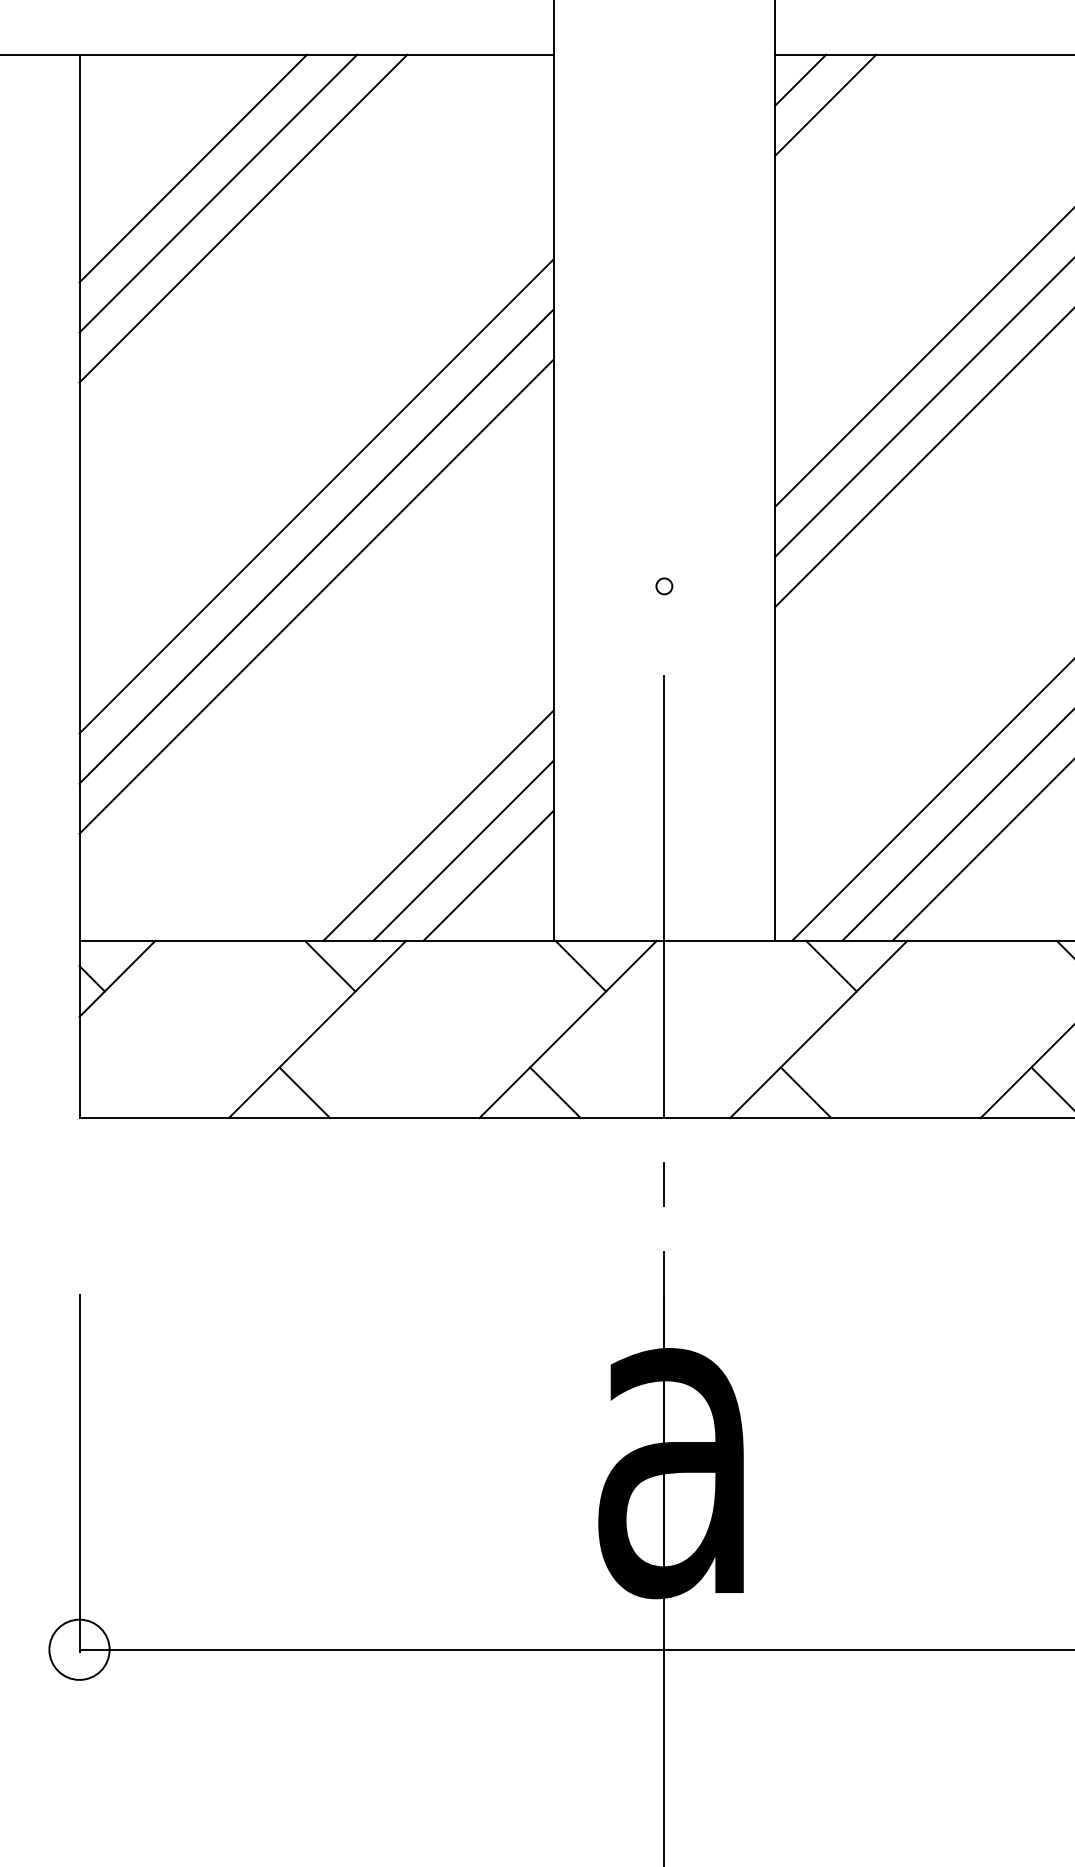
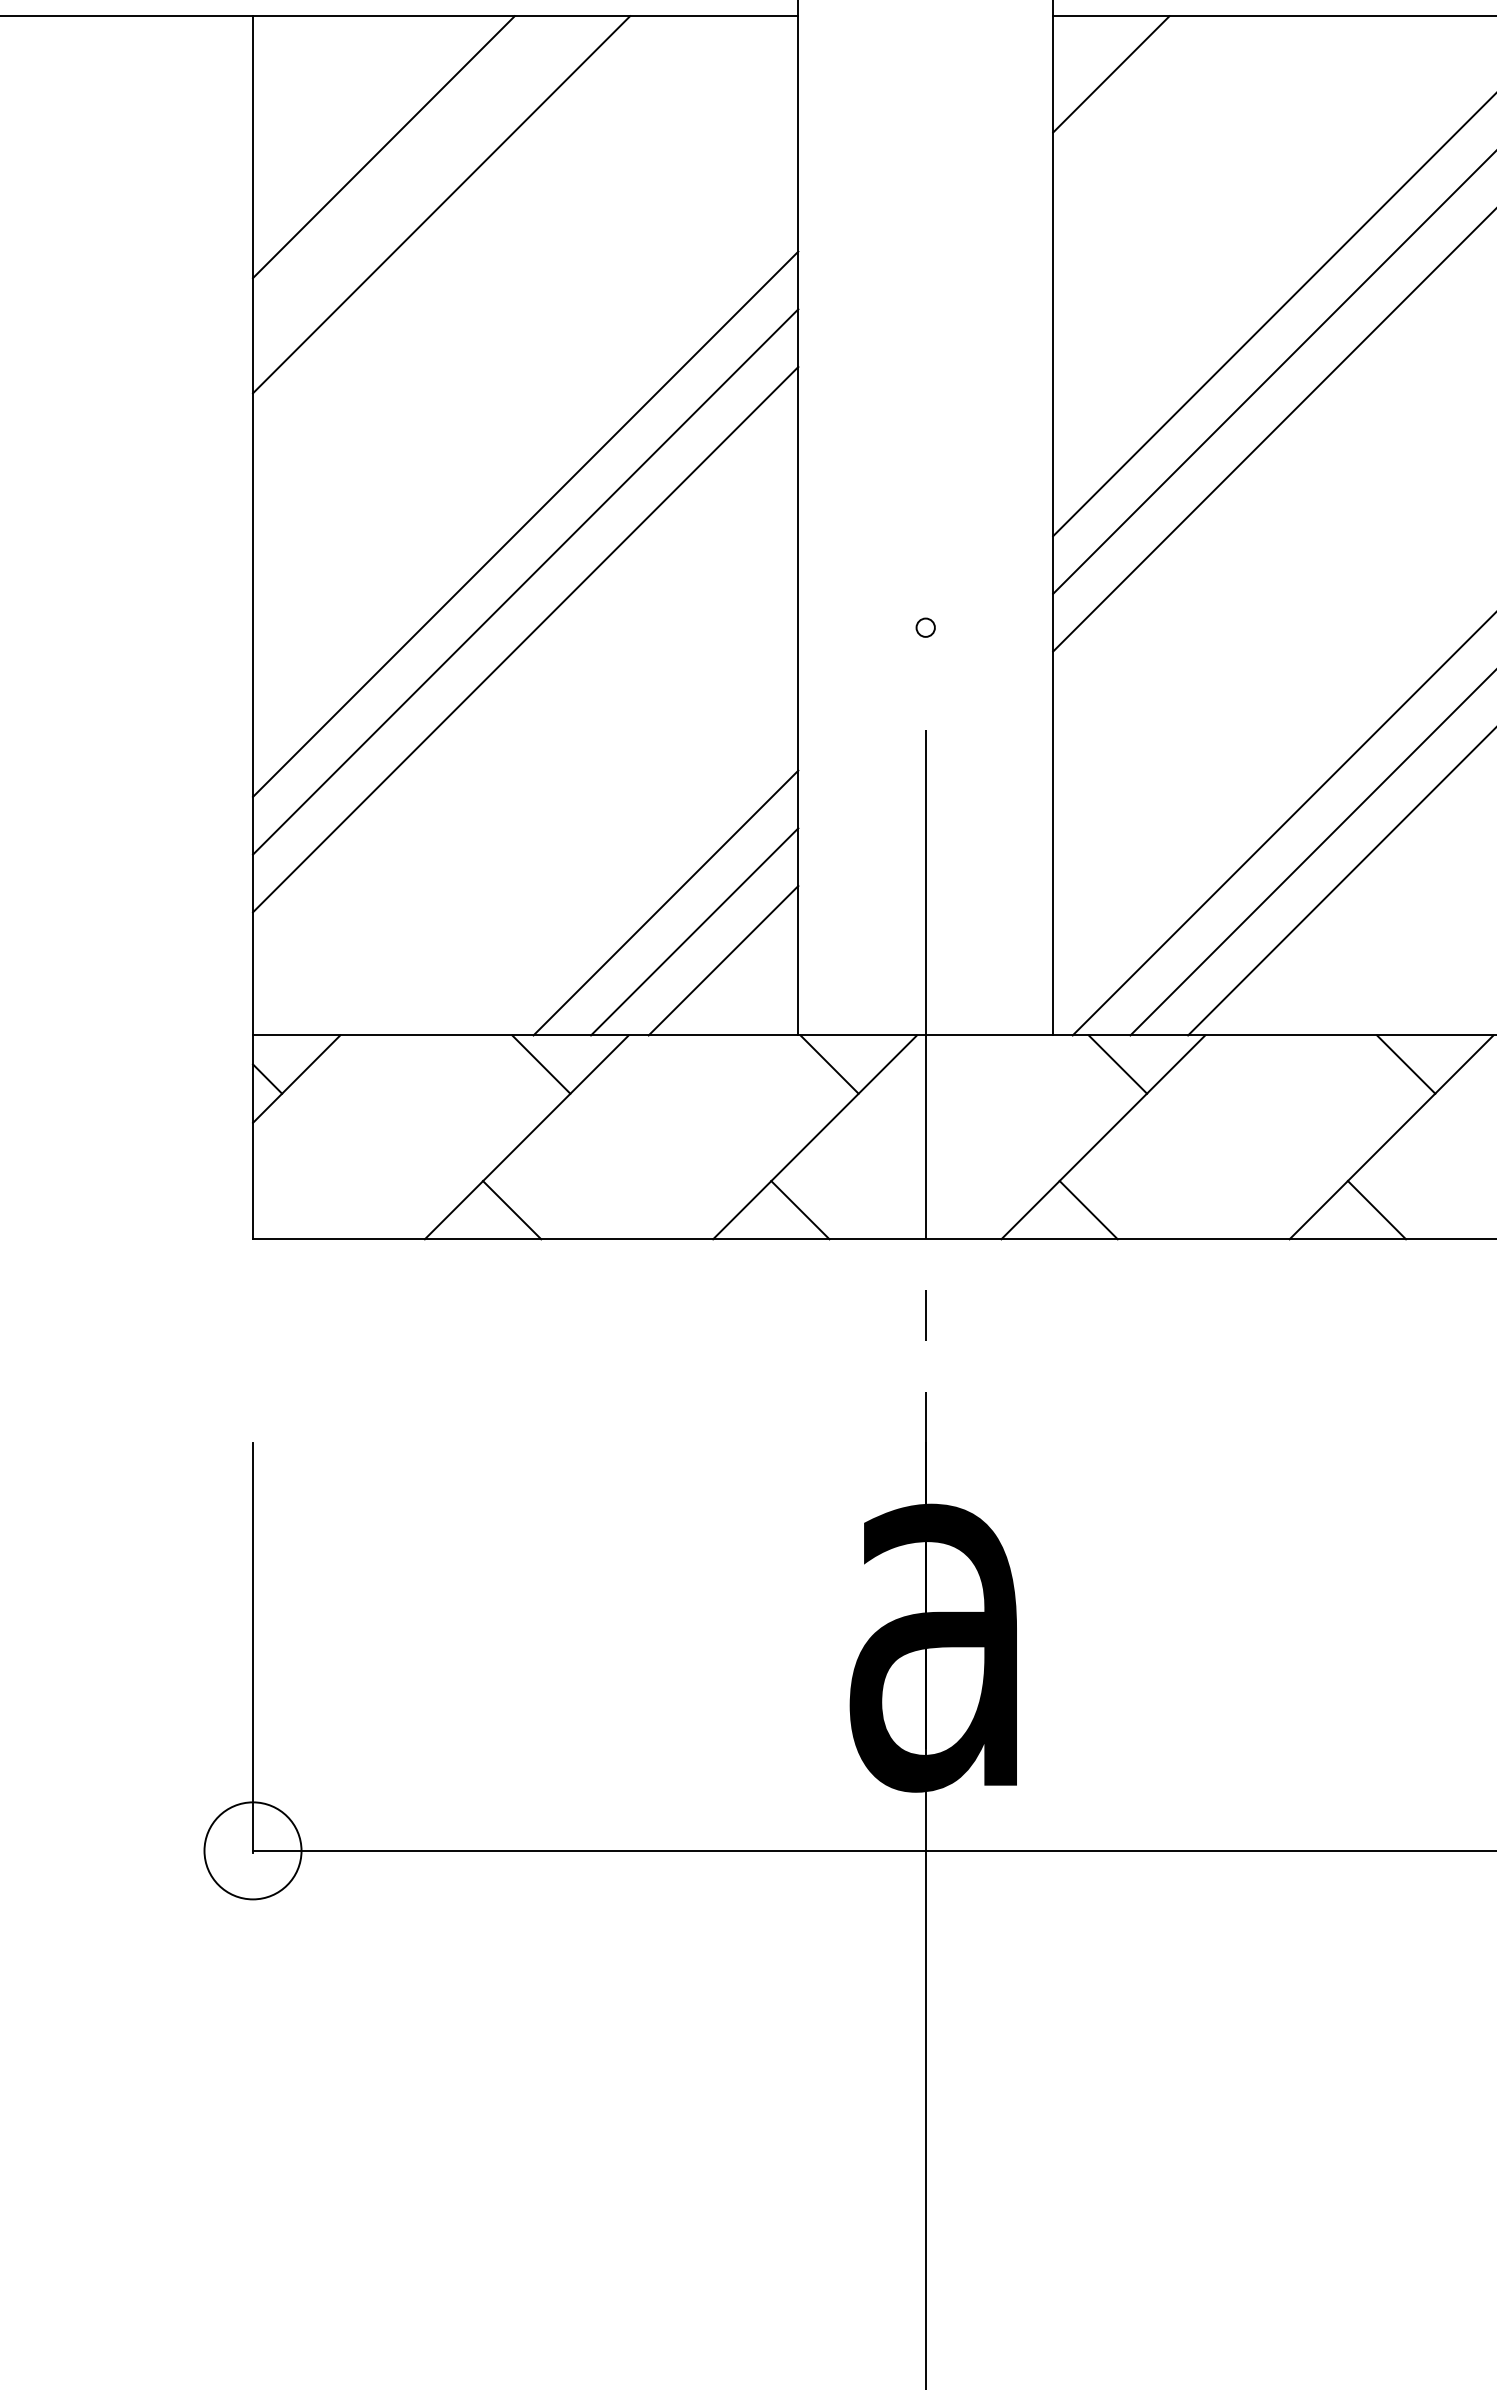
line: (800, 80) -> (1082, 45), removed
line: (218, 193) -> (412, 175), removed
circle: (79, 1649) -> (252, 1850), size x1.4

